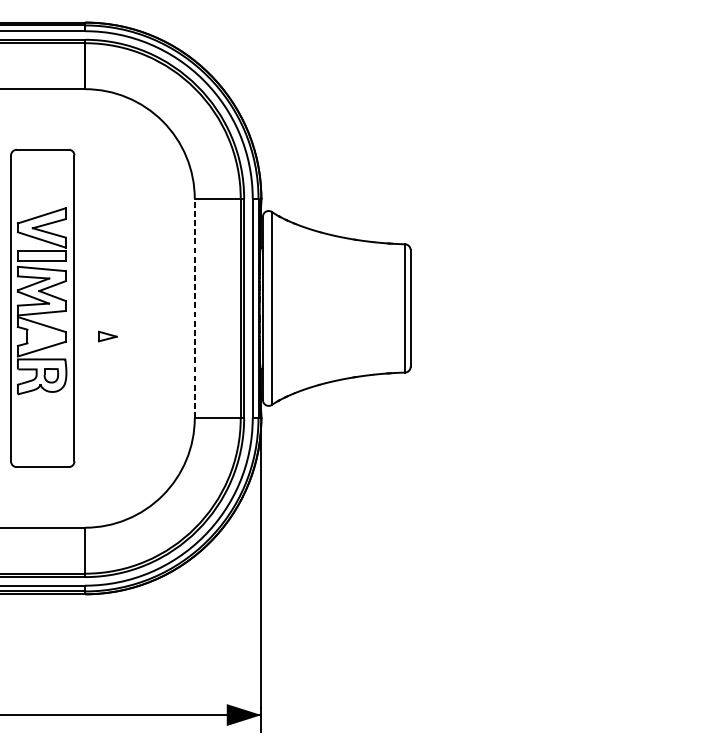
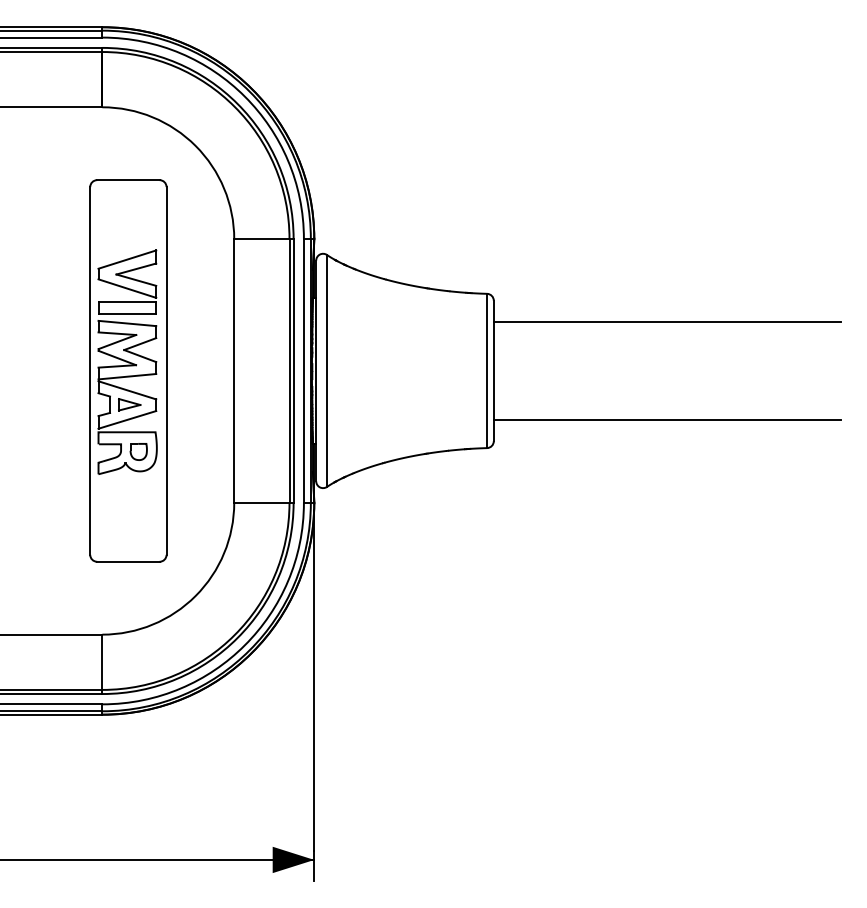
line: (554, 268) -> (666, 322), added
part: (42, 308) -> (128, 370), moved
line: (195, 308) -> (234, 370), dashed -> solid
line: (554, 348) -> (666, 419), added

